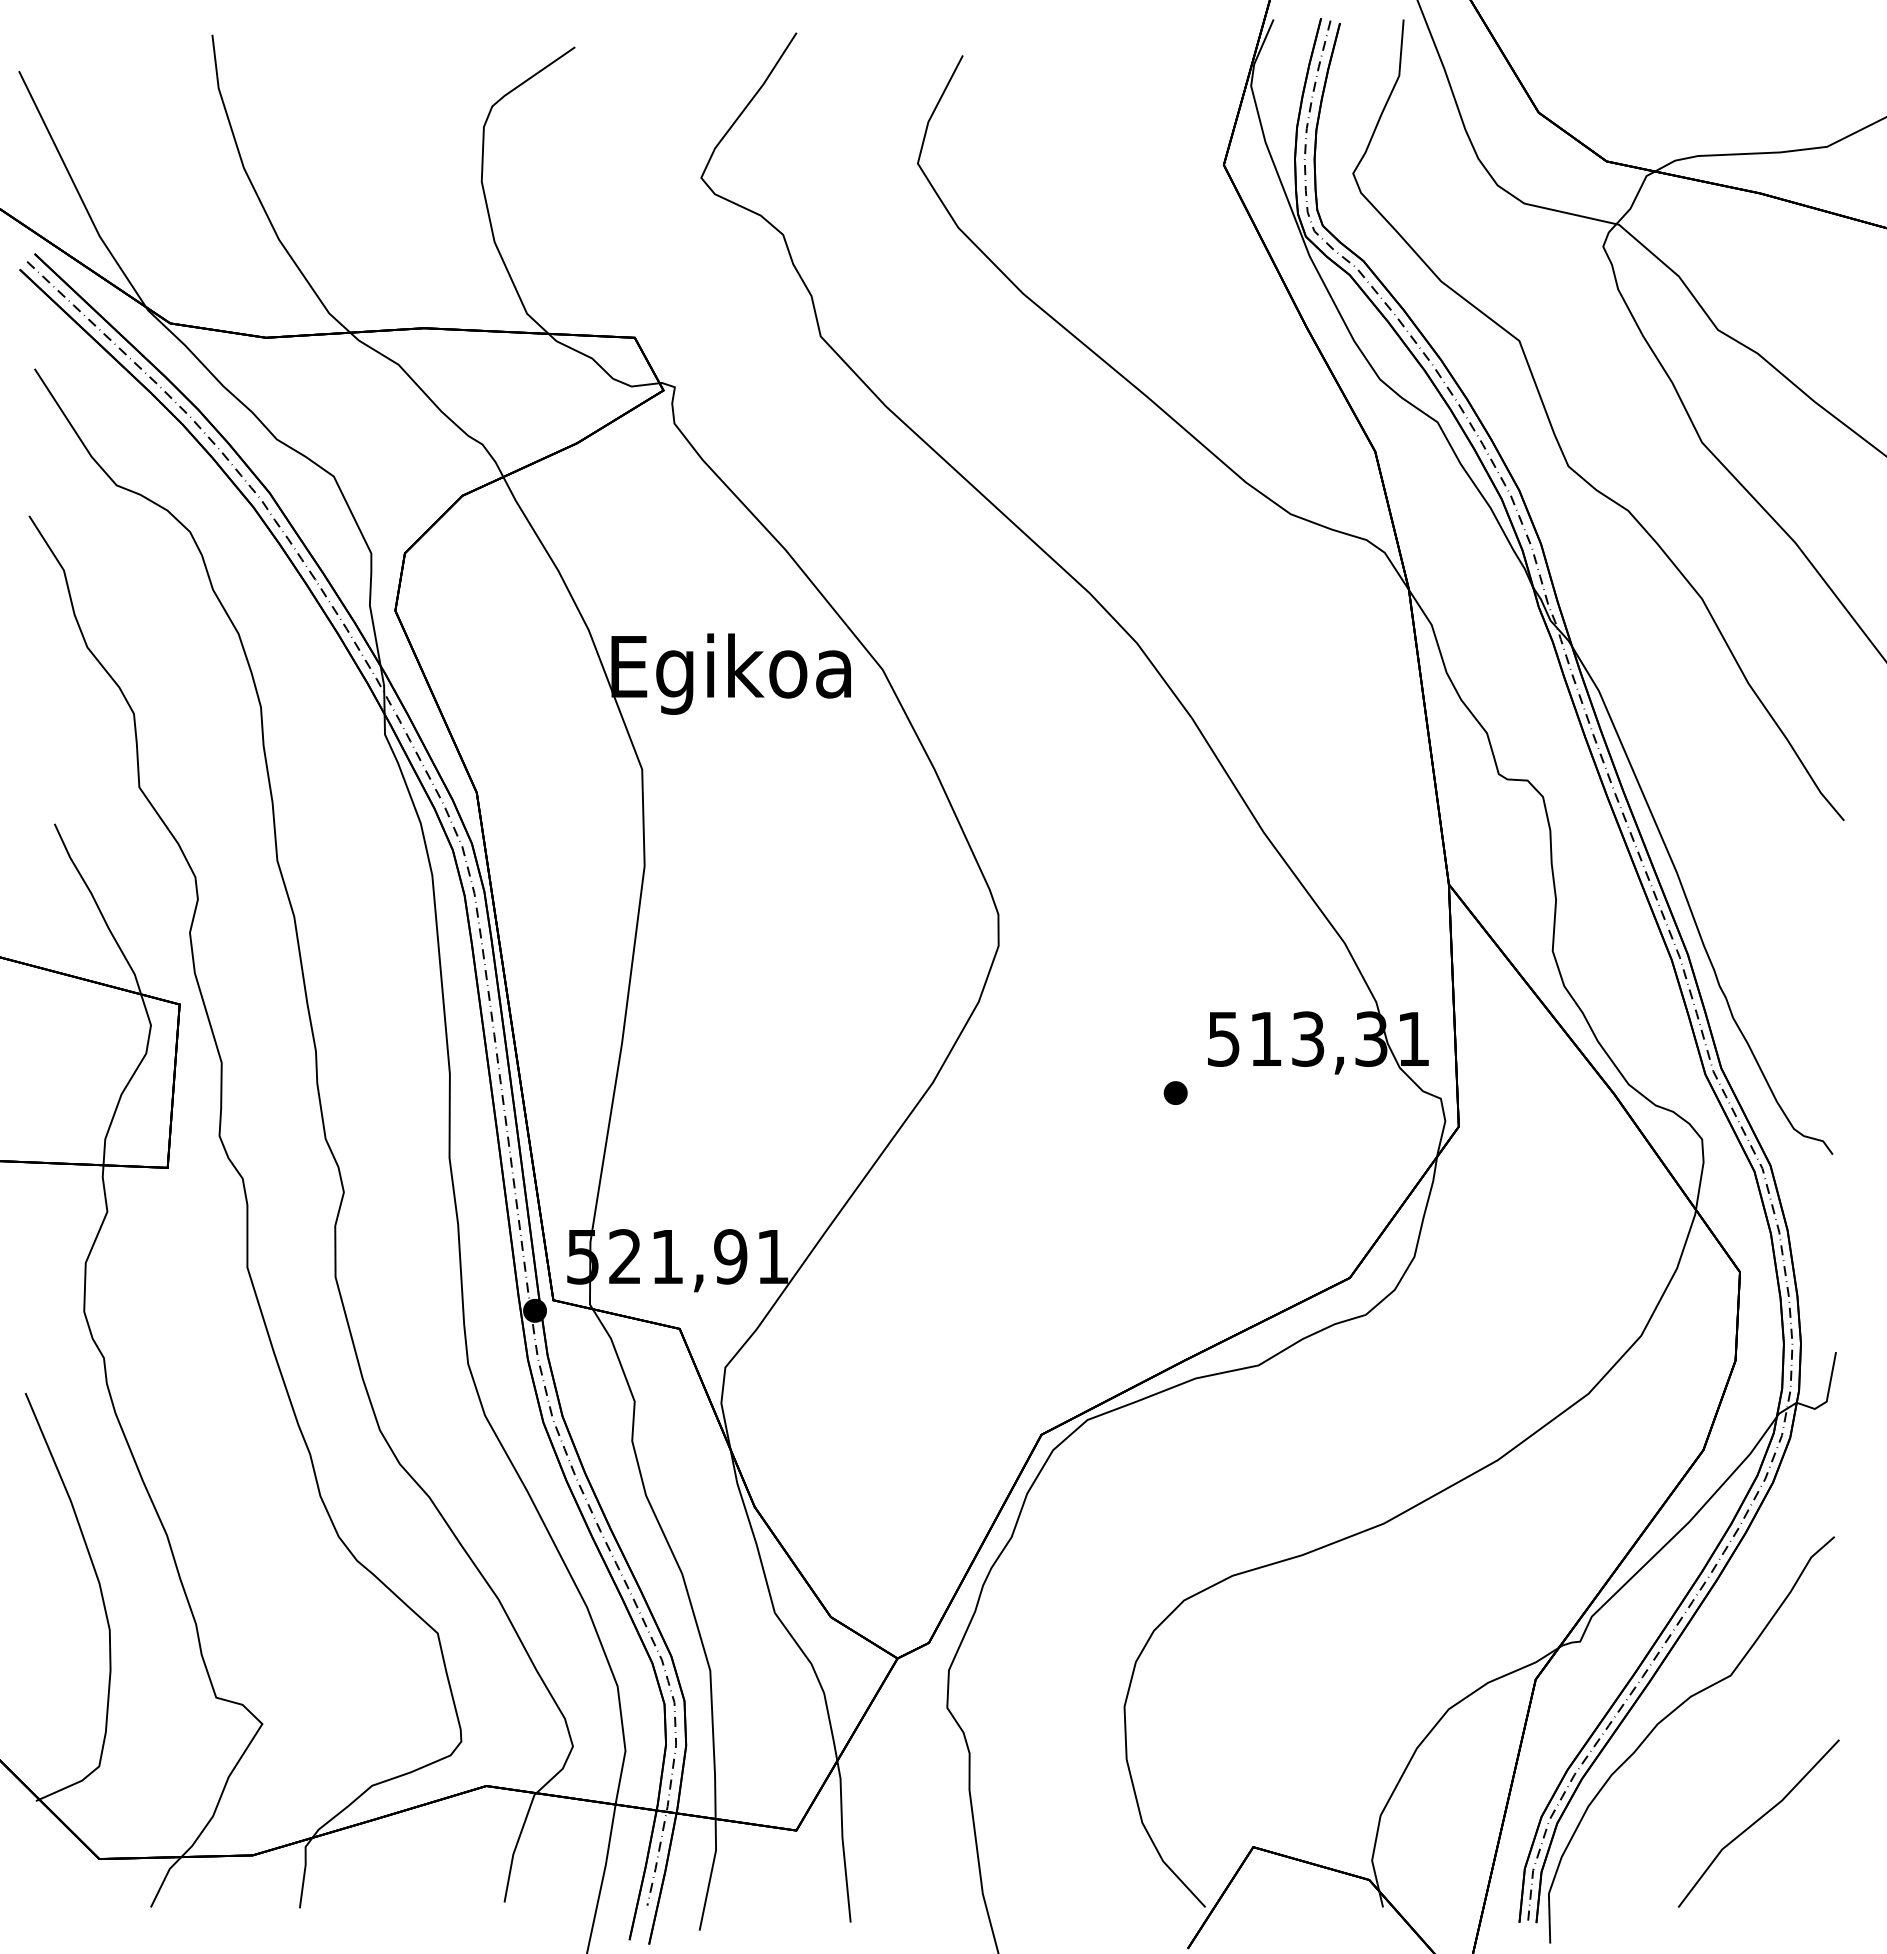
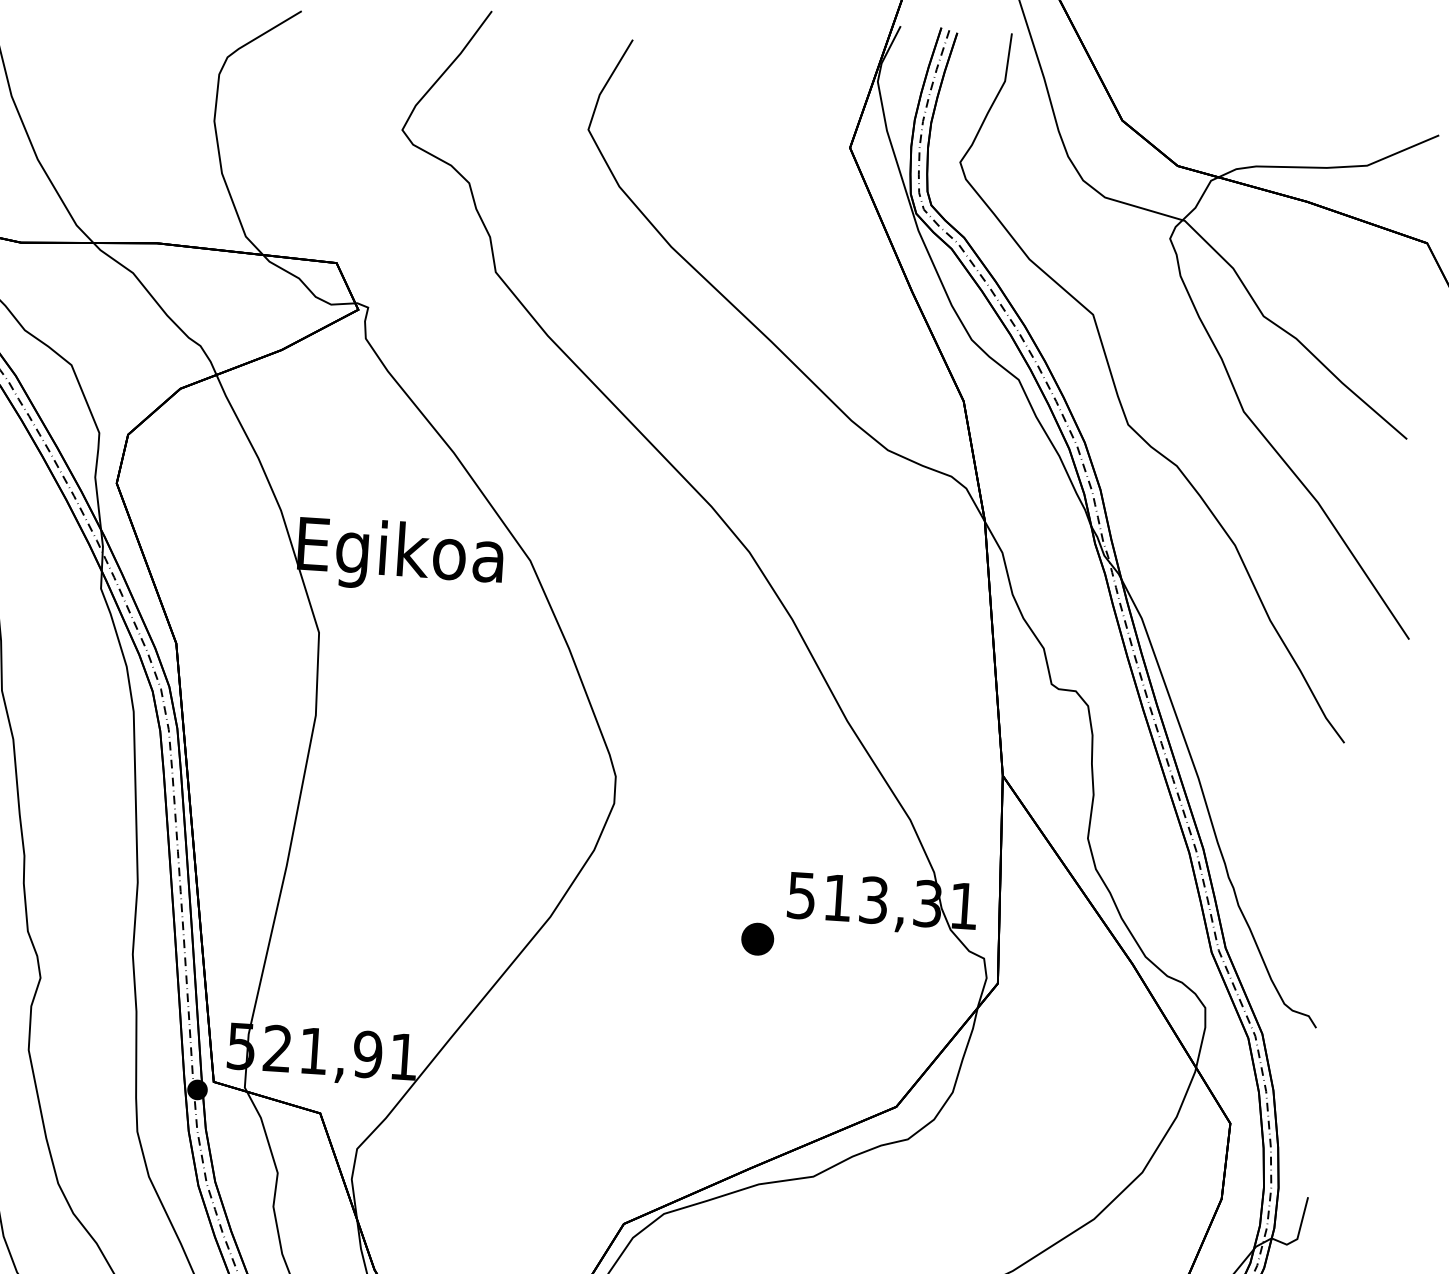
part: (1175, 1092) -> (757, 938), size x1.6

